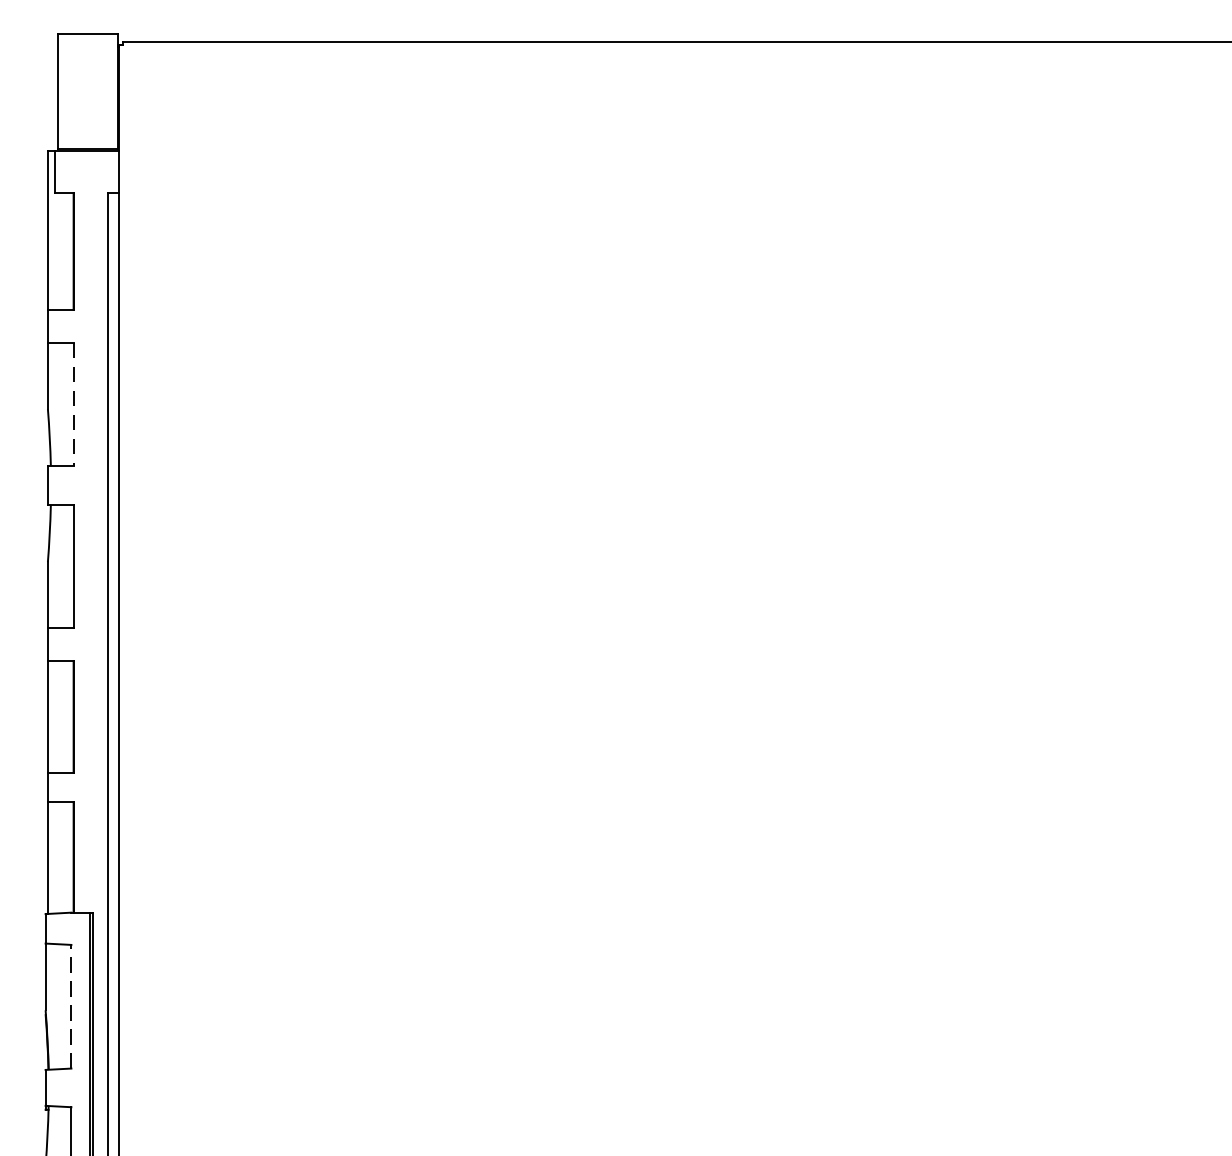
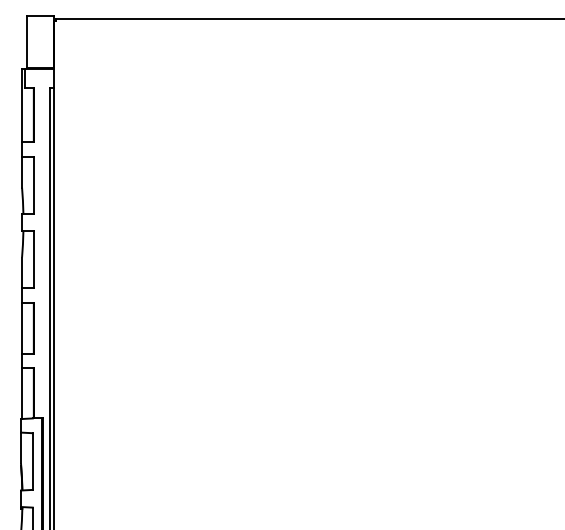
line: (72, 404) -> (33, 185), dashed -> solid
line: (70, 1006) -> (32, 461), dashed -> solid

